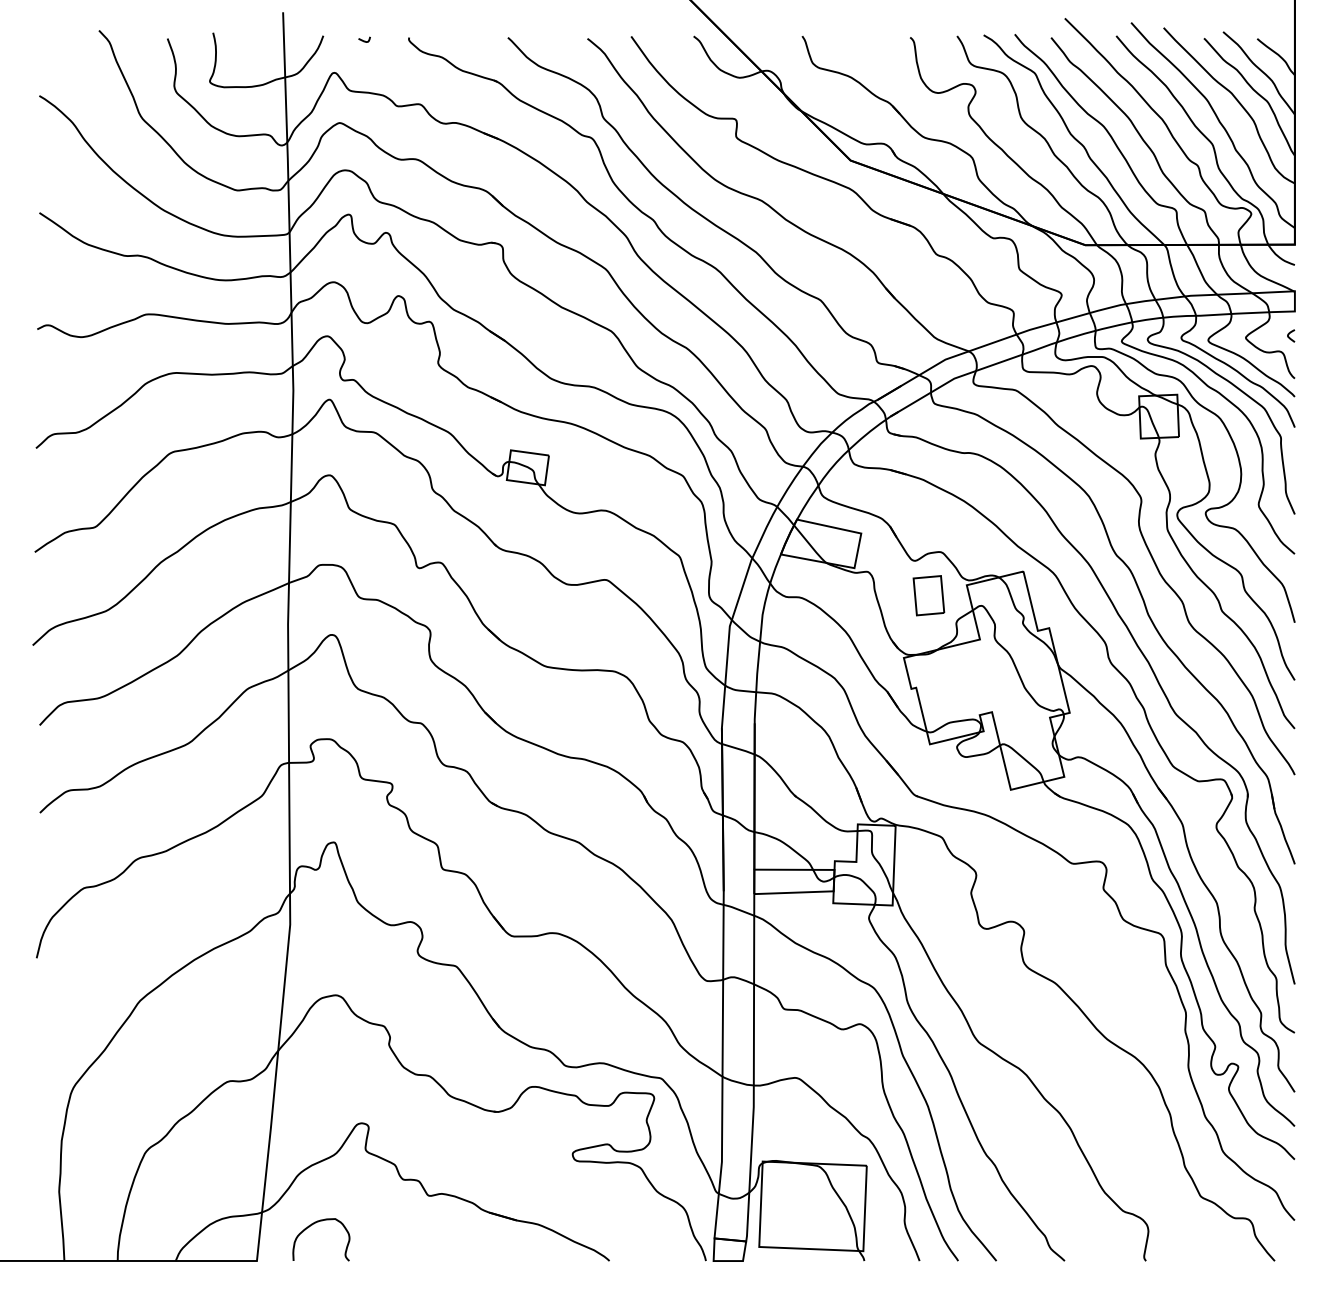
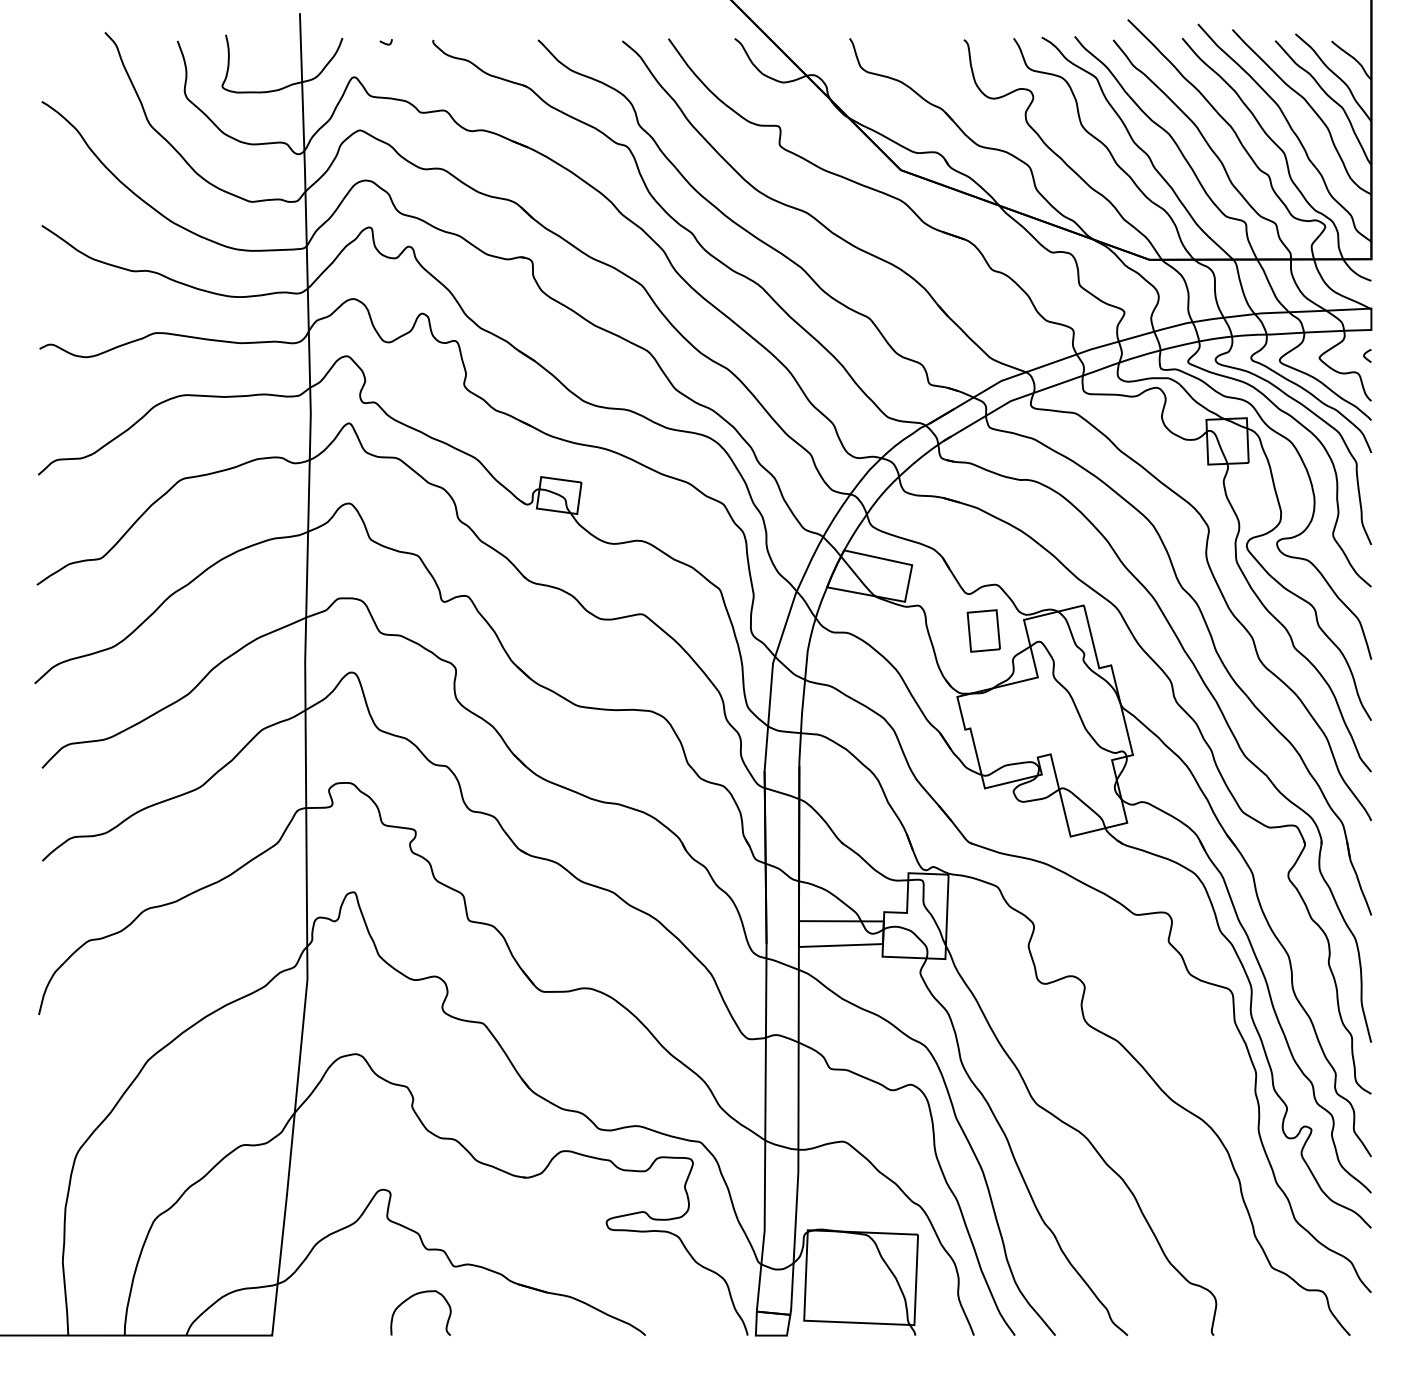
curve: (314, 1224) -> (413, 1296), moved

